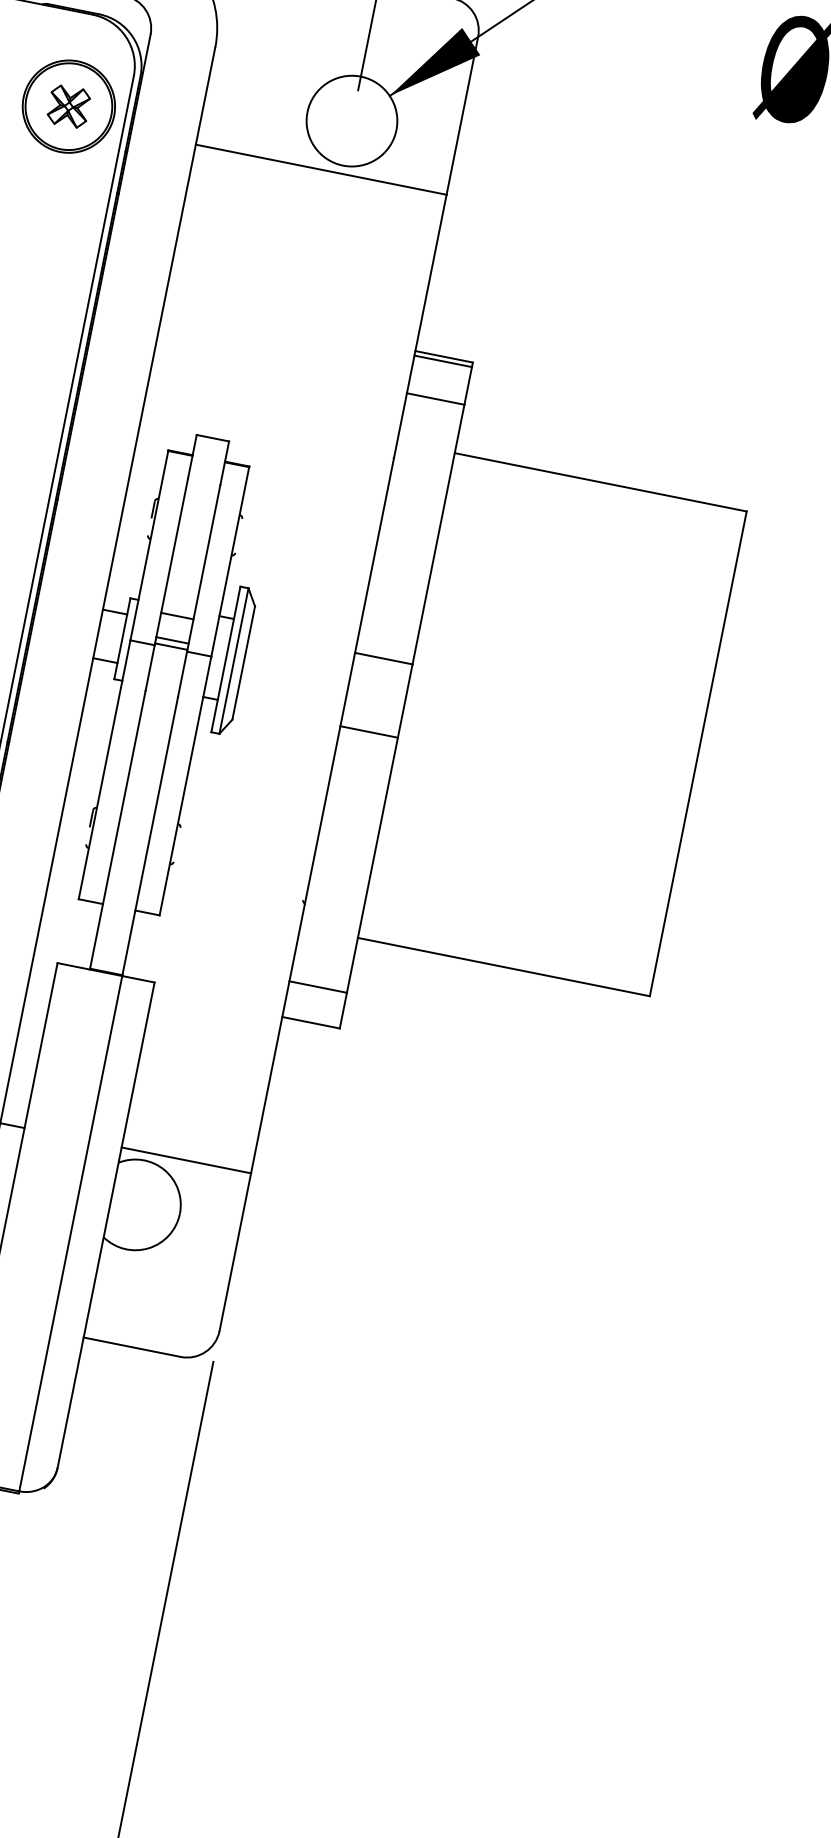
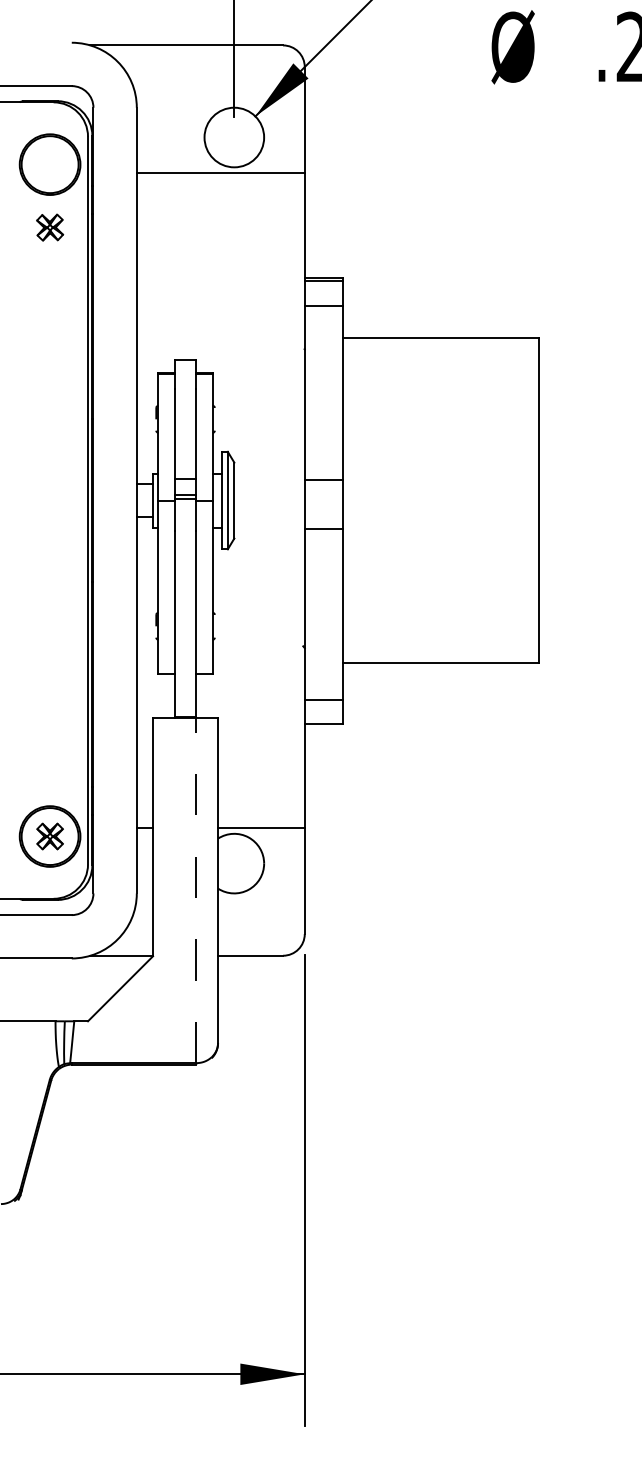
part: (69, 106) -> (50, 227), moved
line: (70, 1233) -> (196, 890), solid -> dashed

